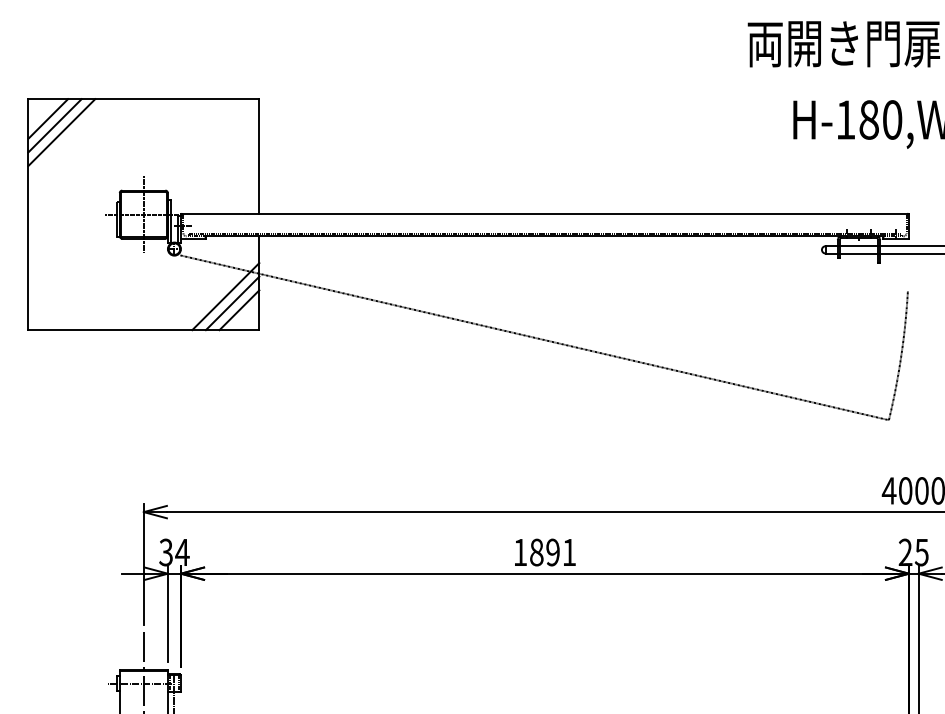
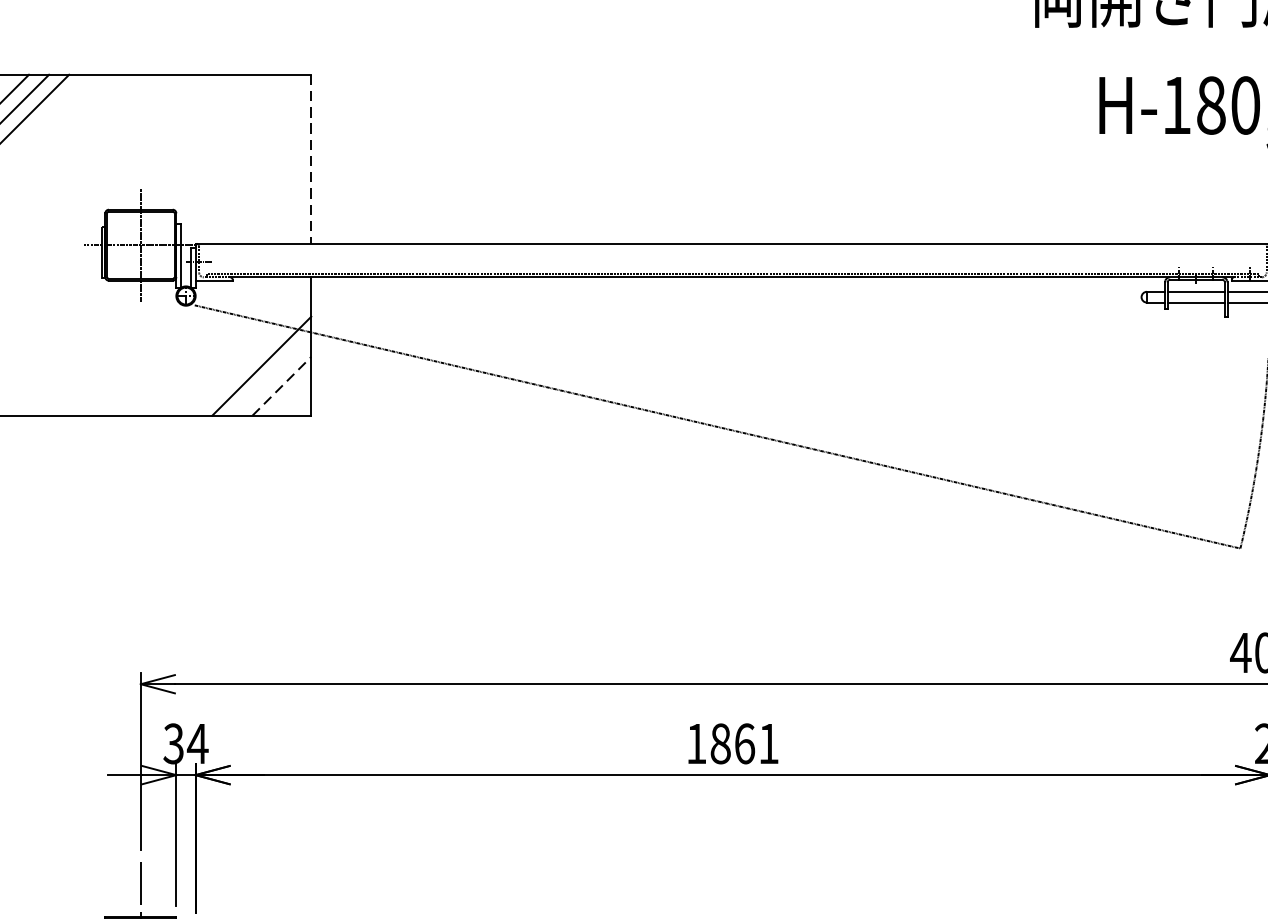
line: (259, 156) -> (311, 159), solid -> dashed
line: (232, 303) -> (271, 376), removed
line: (239, 309) -> (282, 385), solid -> dashed
text: (552, 552) -> (743, 743), 1891 -> 1861

